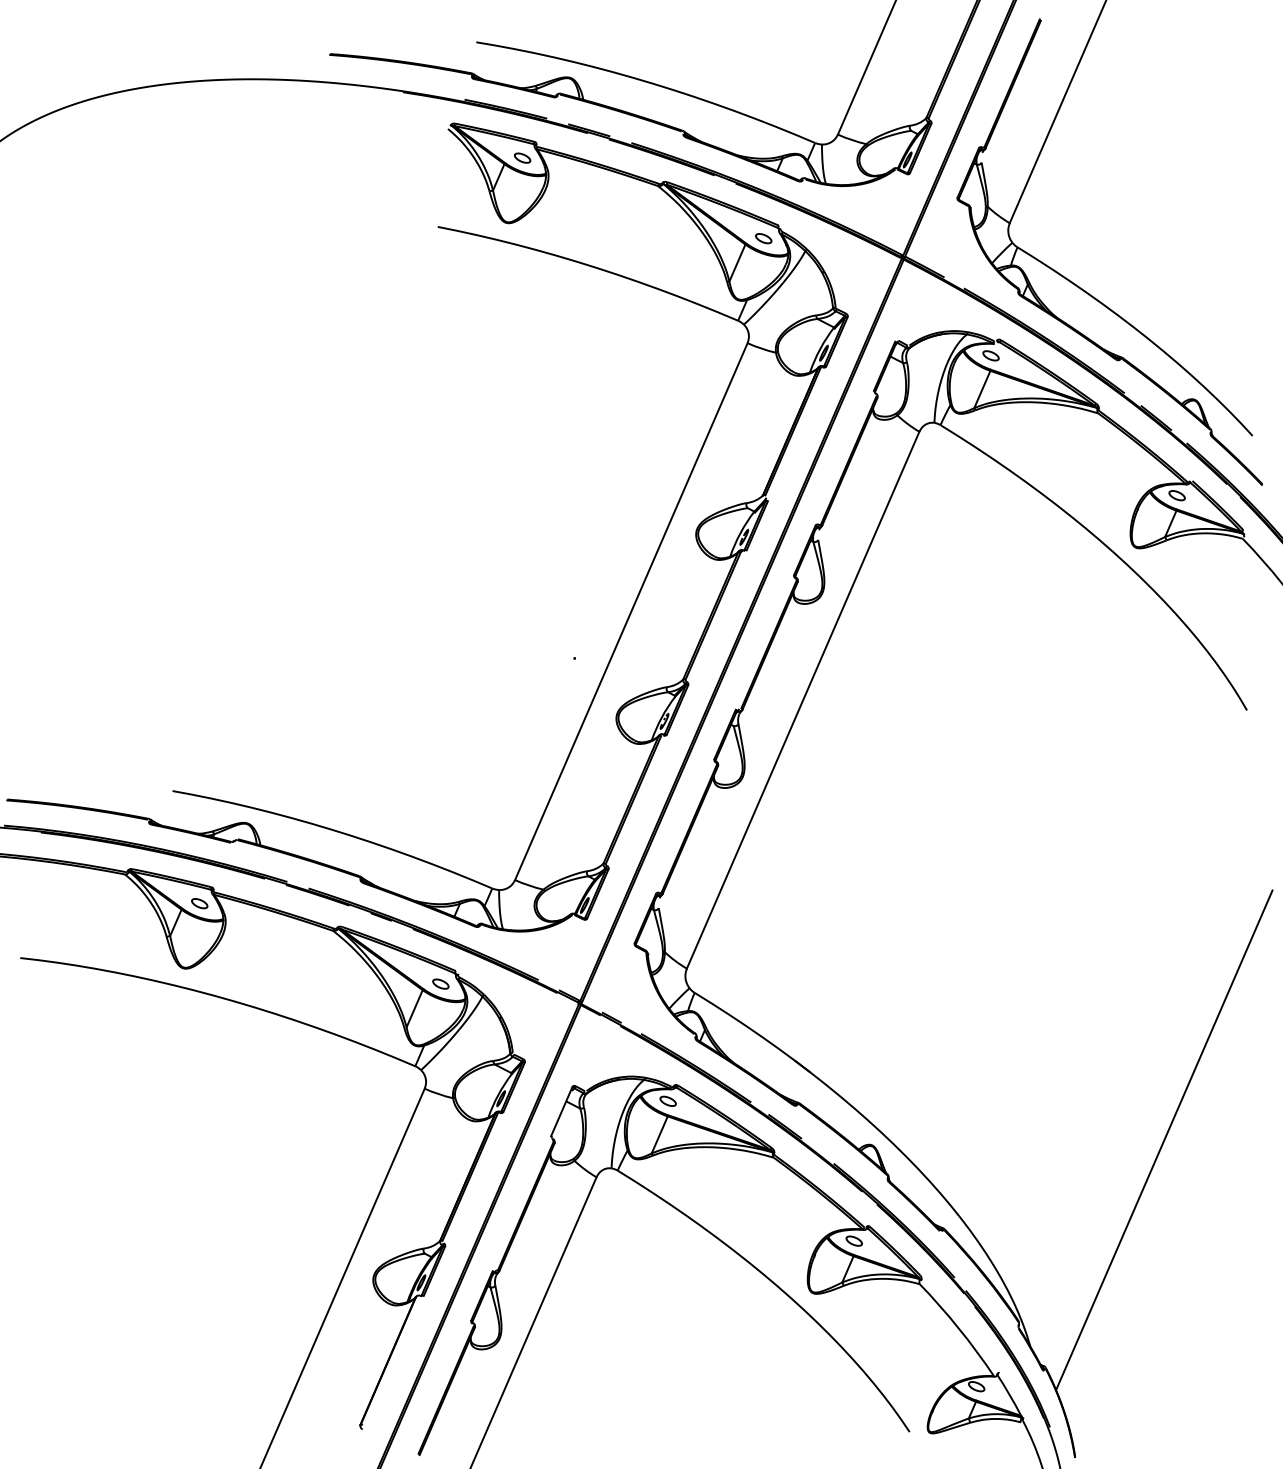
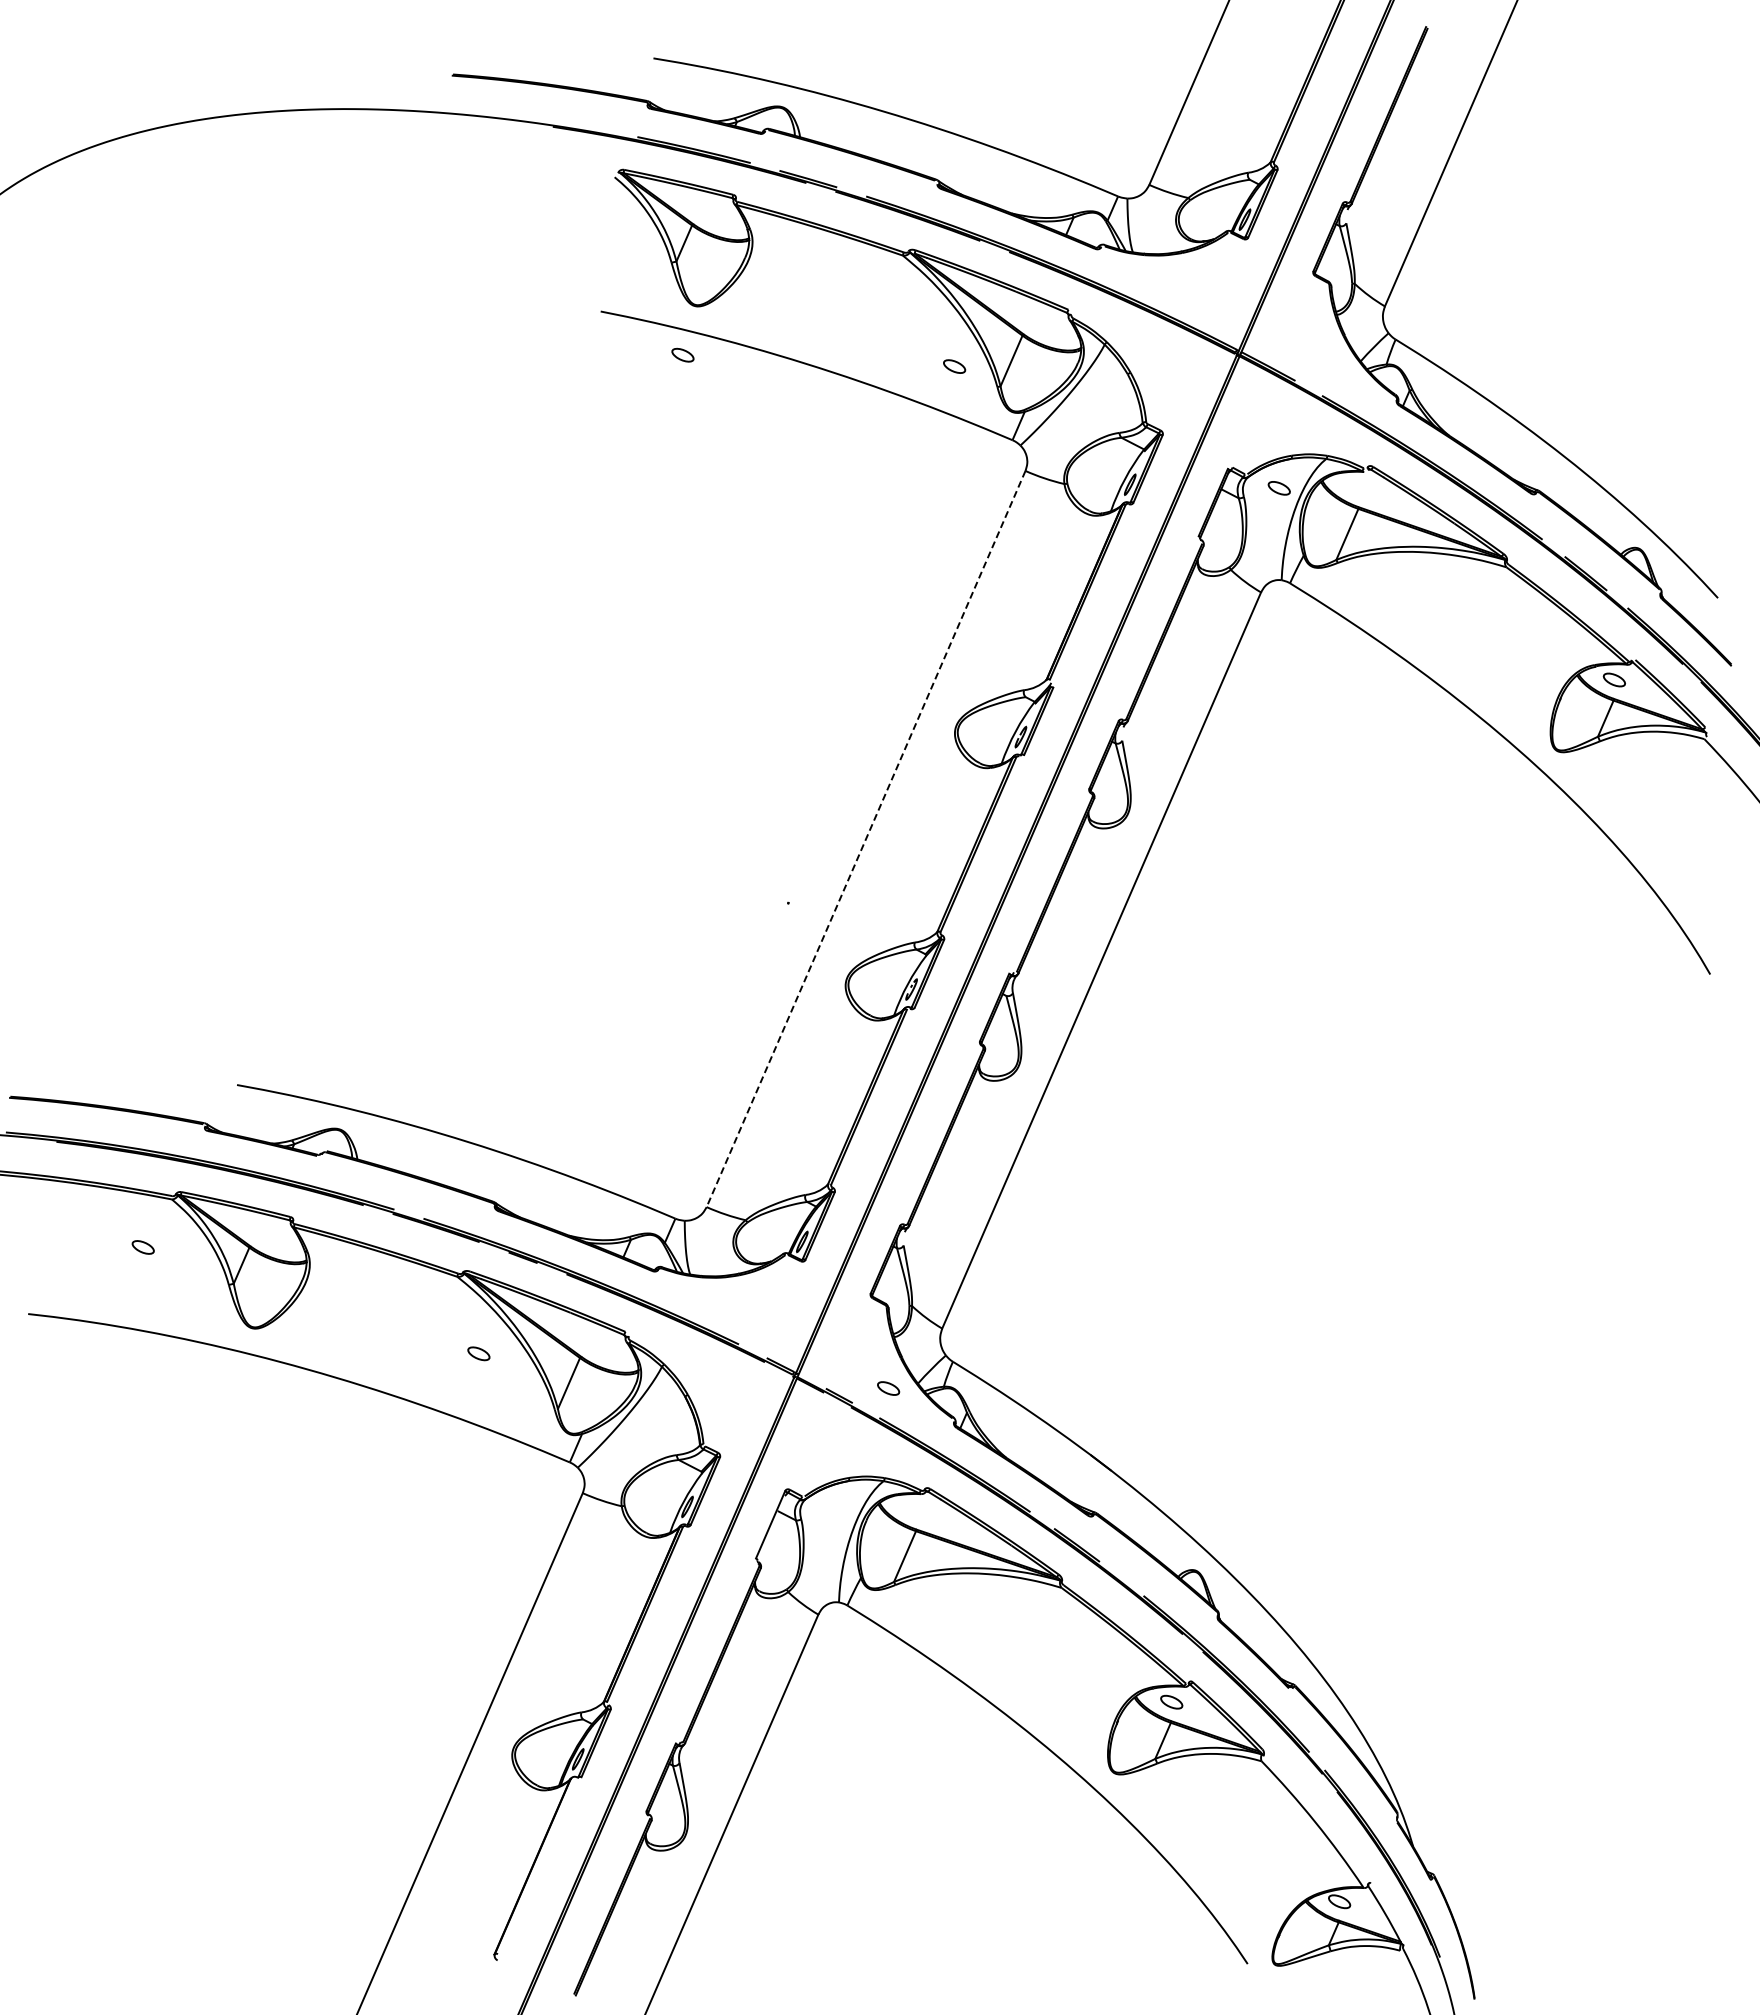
part: (522, 157) -> (682, 354), moved
part: (763, 238) -> (954, 366), moved
part: (990, 355) -> (1278, 488), moved
line: (630, 611) -> (865, 839), solid -> dashed
part: (199, 903) -> (142, 1247), moved
part: (440, 983) -> (478, 1353), moved
part: (668, 1101) -> (888, 1388), moved
line: (1164, 1139) -> (1596, 1563), removed

